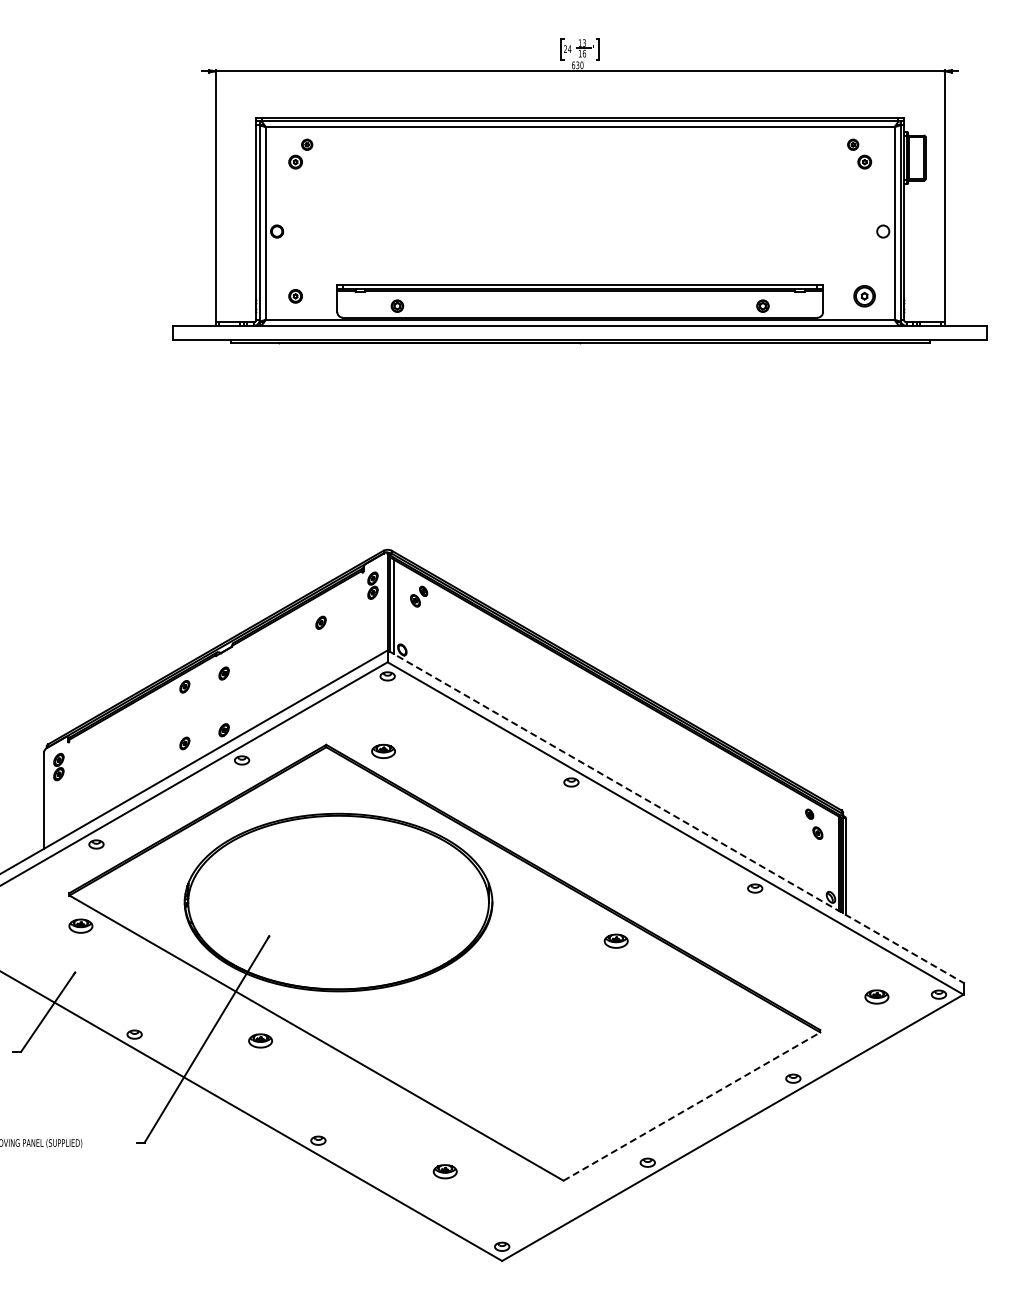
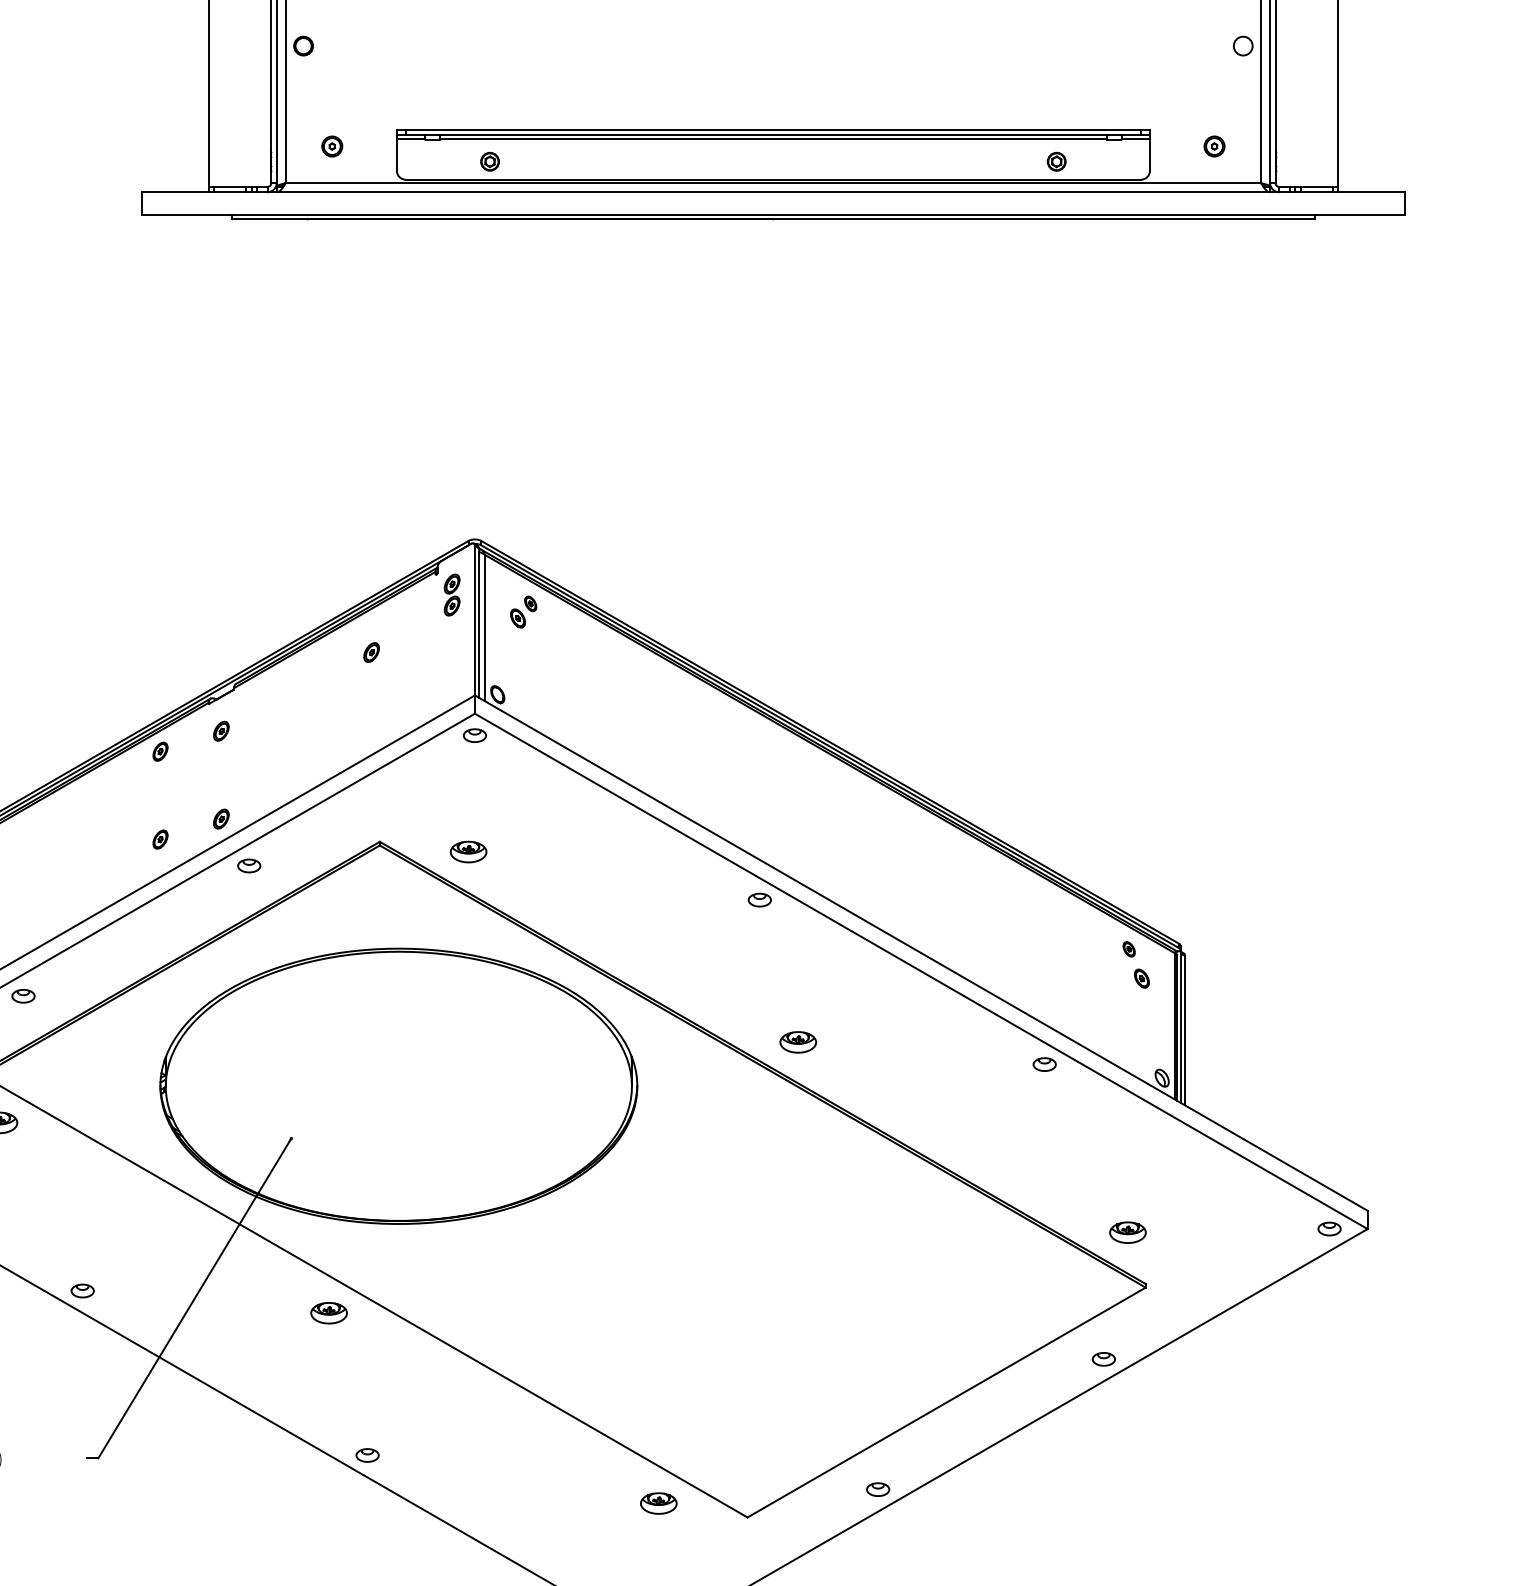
part: (864, 296) -> (1214, 146), size x0.62
line: (676, 816) -> (922, 952), dashed -> solid
part: (615, 940) -> (797, 1041), moved
part: (876, 996) -> (1127, 1231), moved
part: (260, 1040) -> (328, 1312), moved
line: (692, 1106) -> (947, 1402), dashed -> solid
part: (444, 1171) -> (657, 1503), moved

